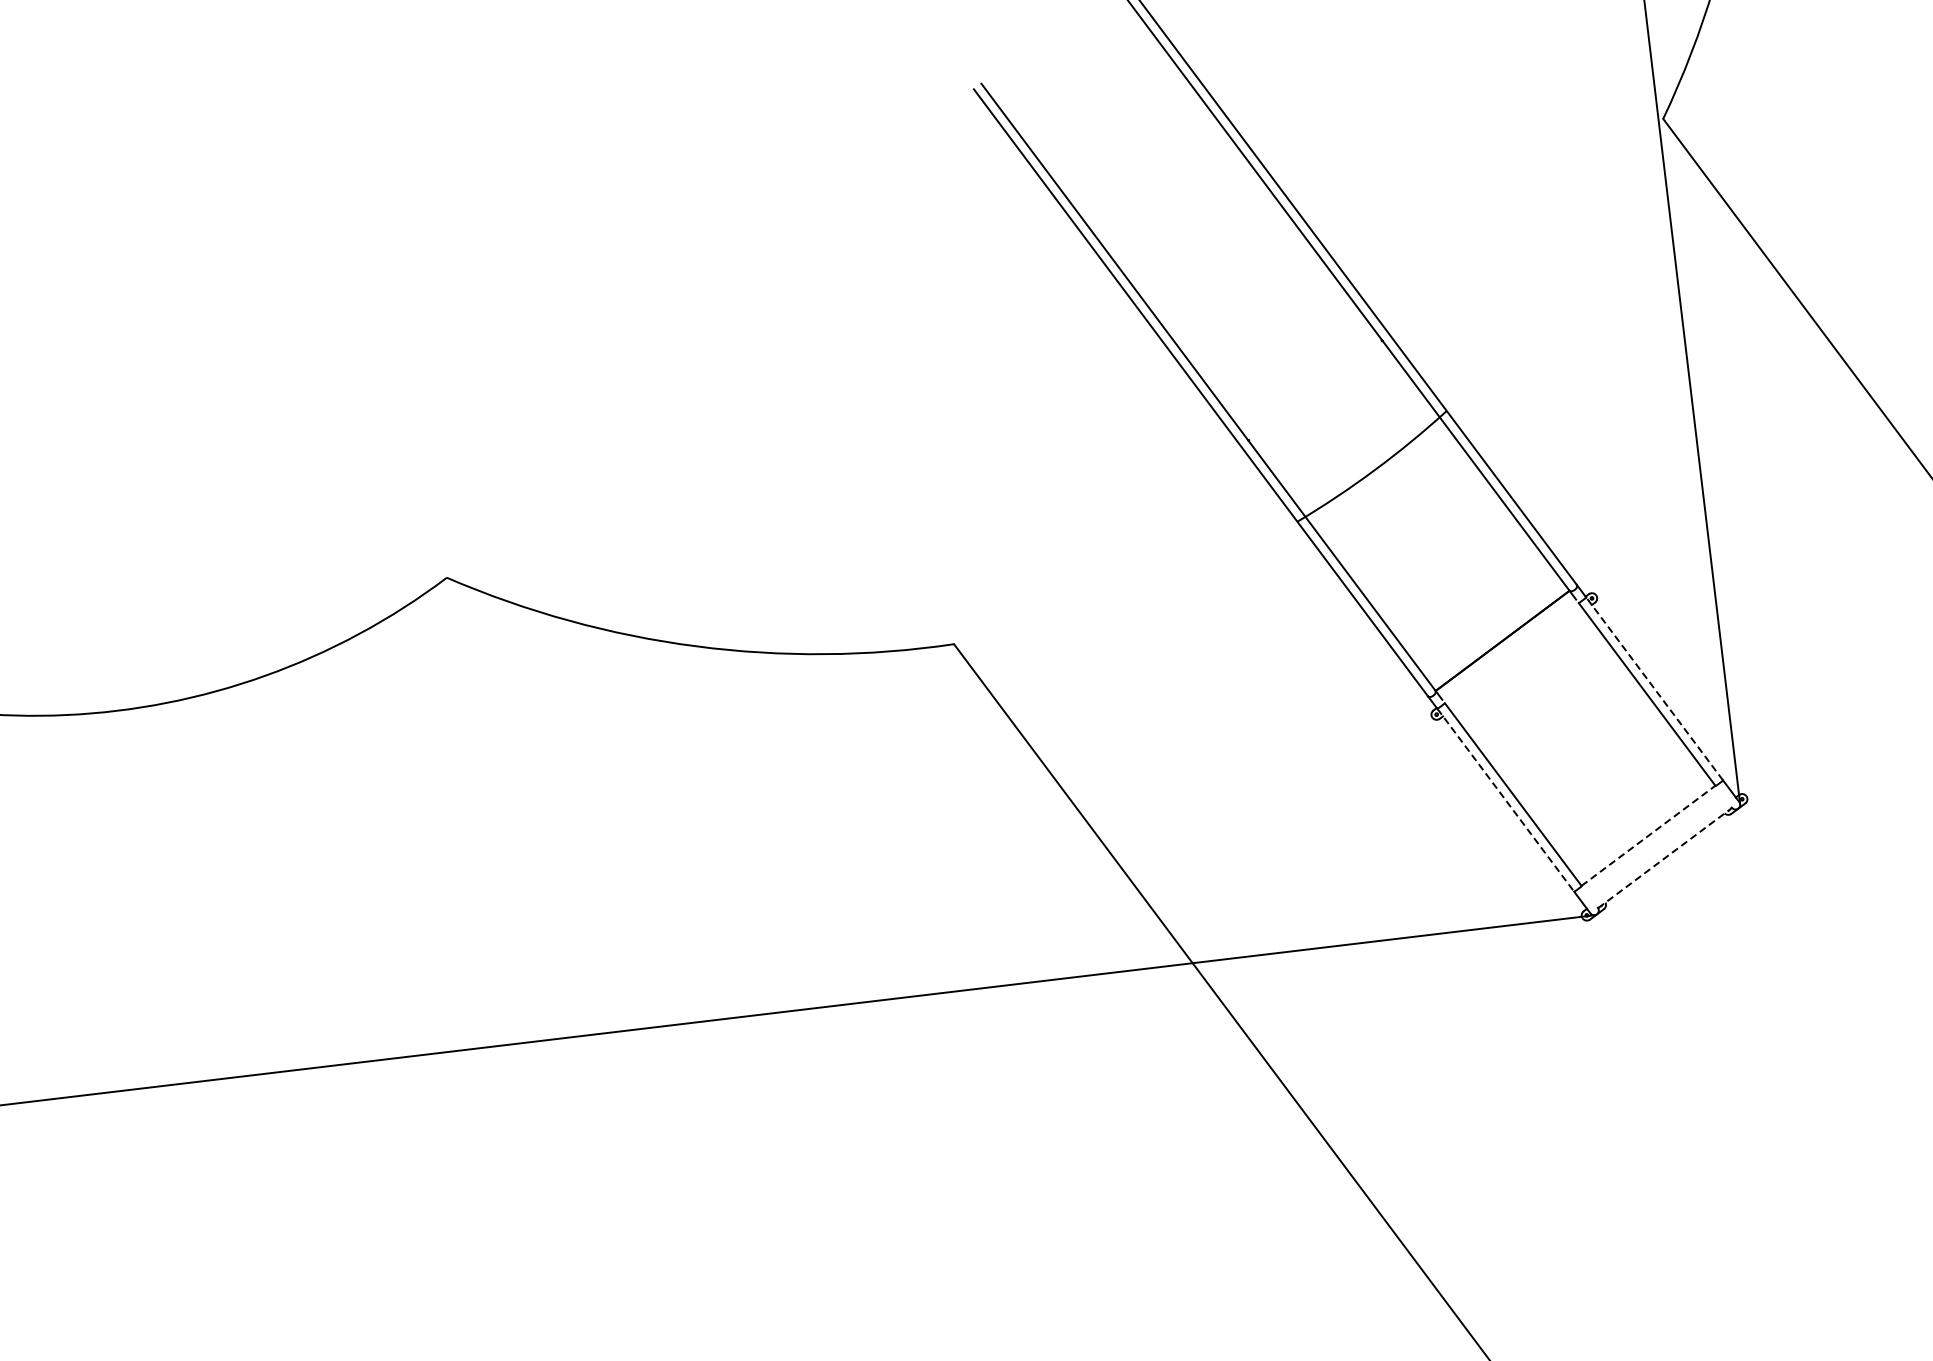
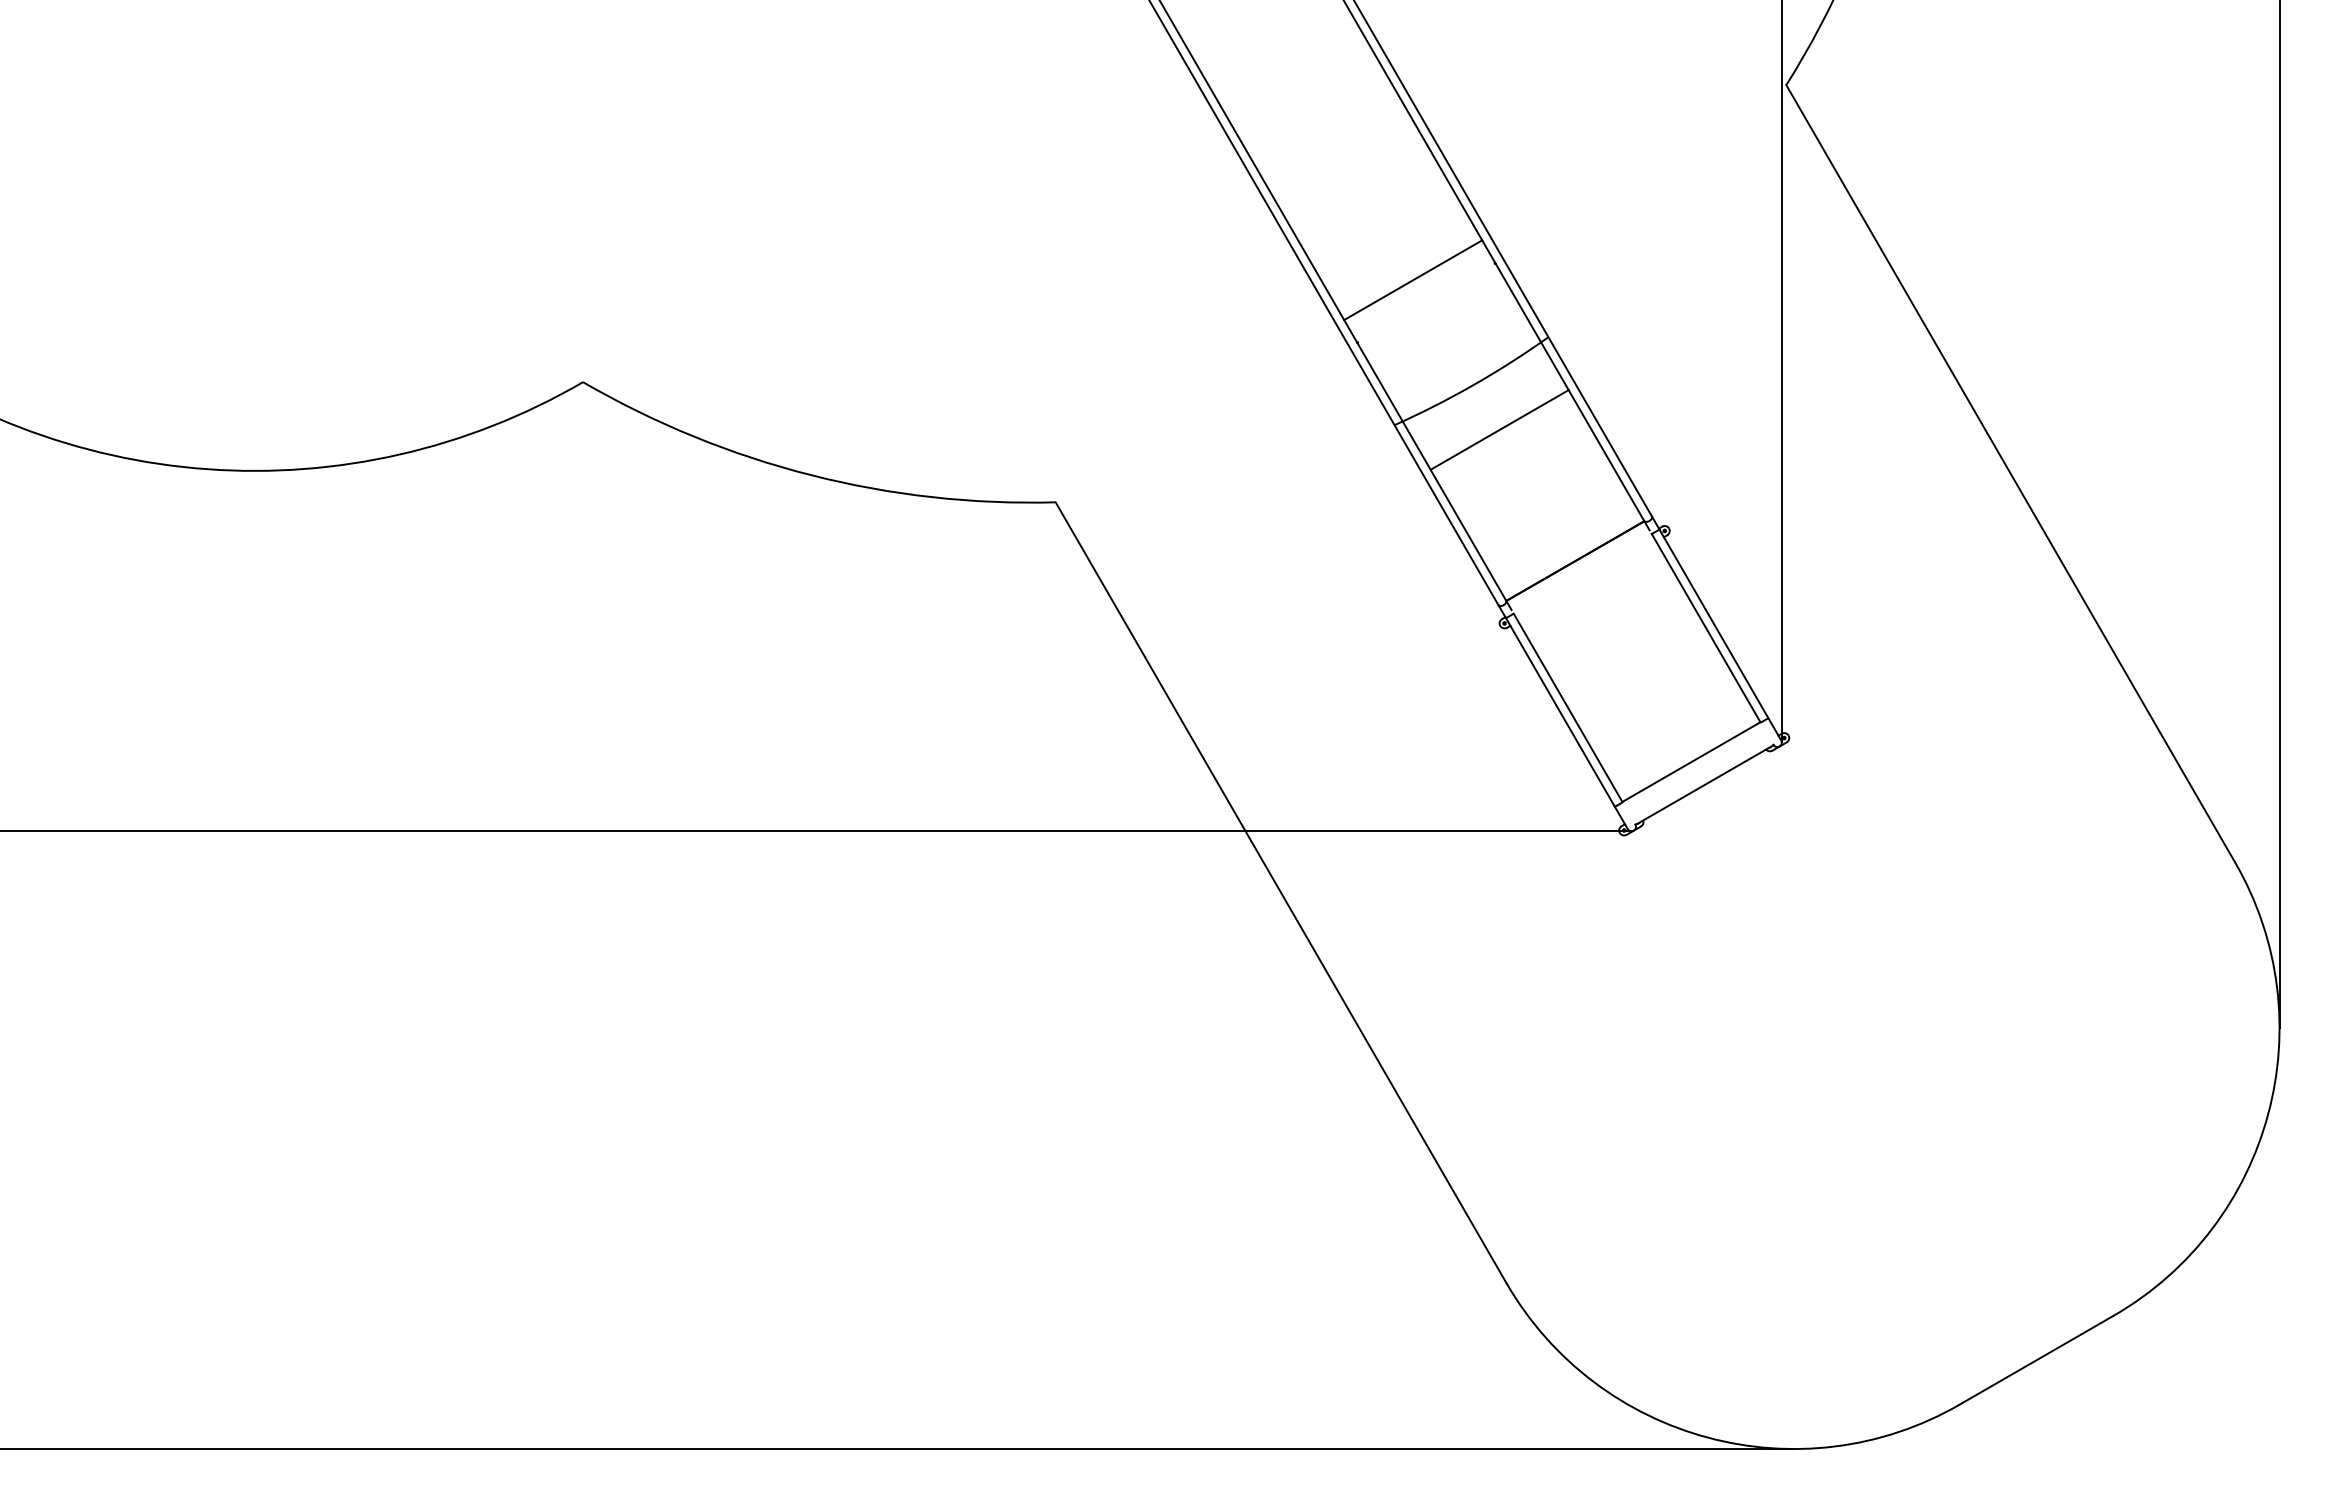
line: (1299, 368) -> (1413, 280), added
line: (1407, 513) -> (1499, 429), added
line: (1654, 688) -> (1713, 623), dashed -> solid
line: (1505, 800) -> (1560, 712), dashed -> solid
line: (1648, 836) -> (1691, 762), dashed -> solid
line: (1664, 858) -> (1704, 785), dashed -> solid

